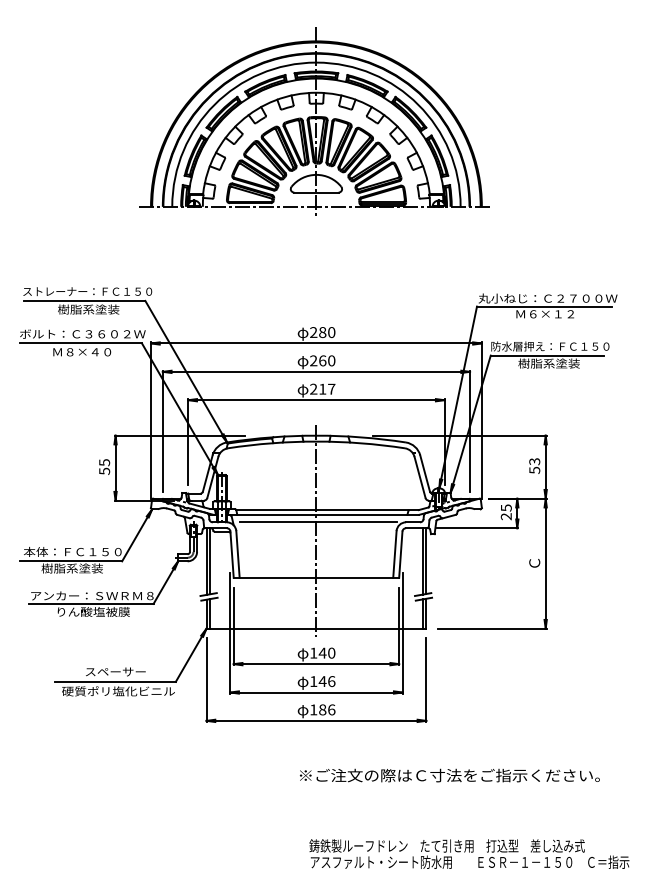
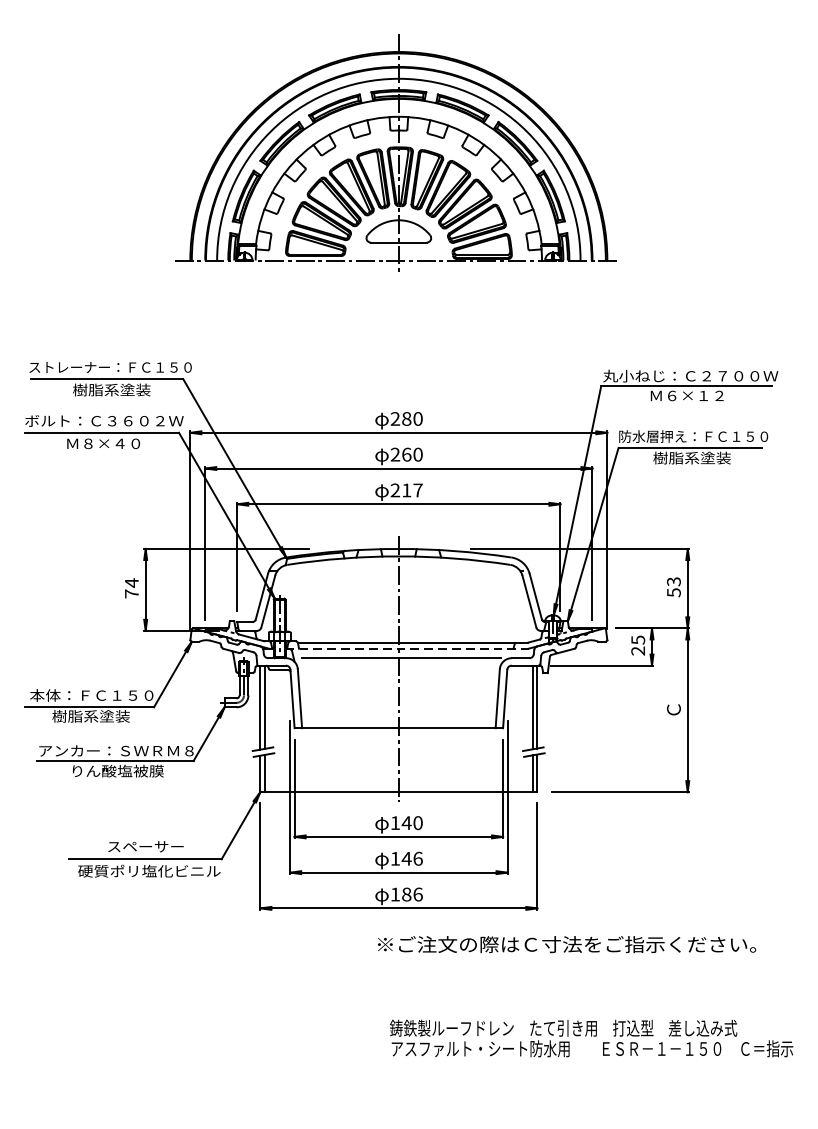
text: (104, 466) -> (131, 587), 55 -> 74
line: (323, 514) -> (407, 648), solid -> dashed
text: (449, 775) -> (566, 944), moved
text: (469, 853) -> (591, 1037), moved

